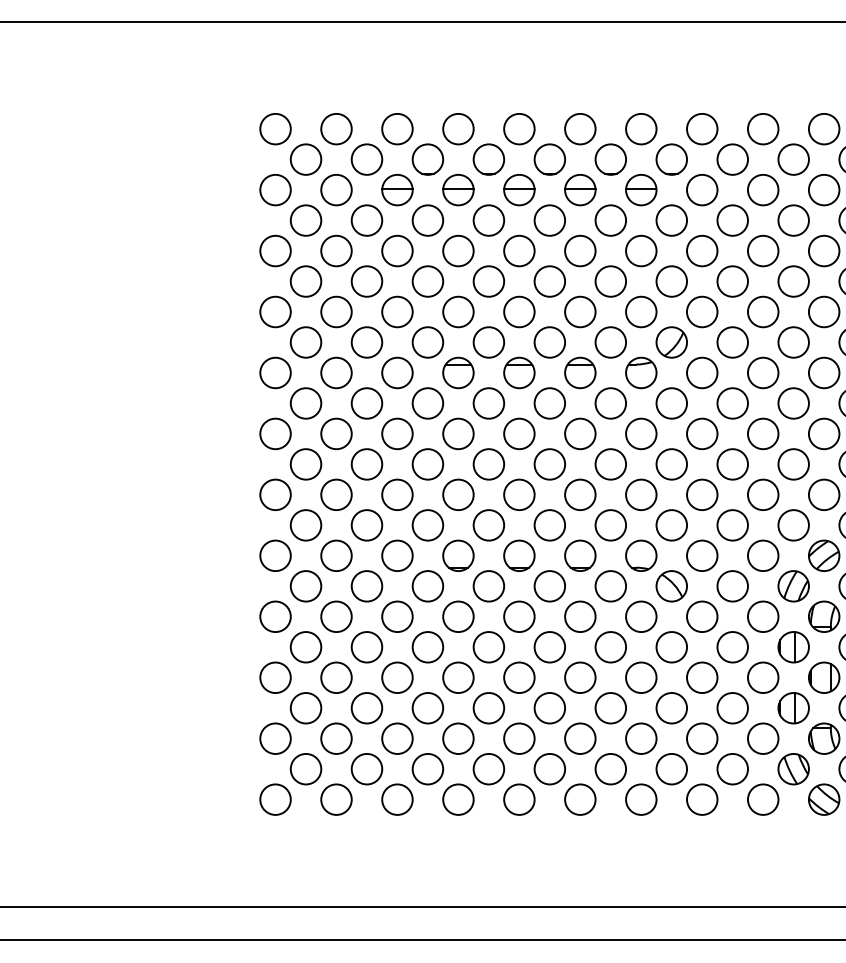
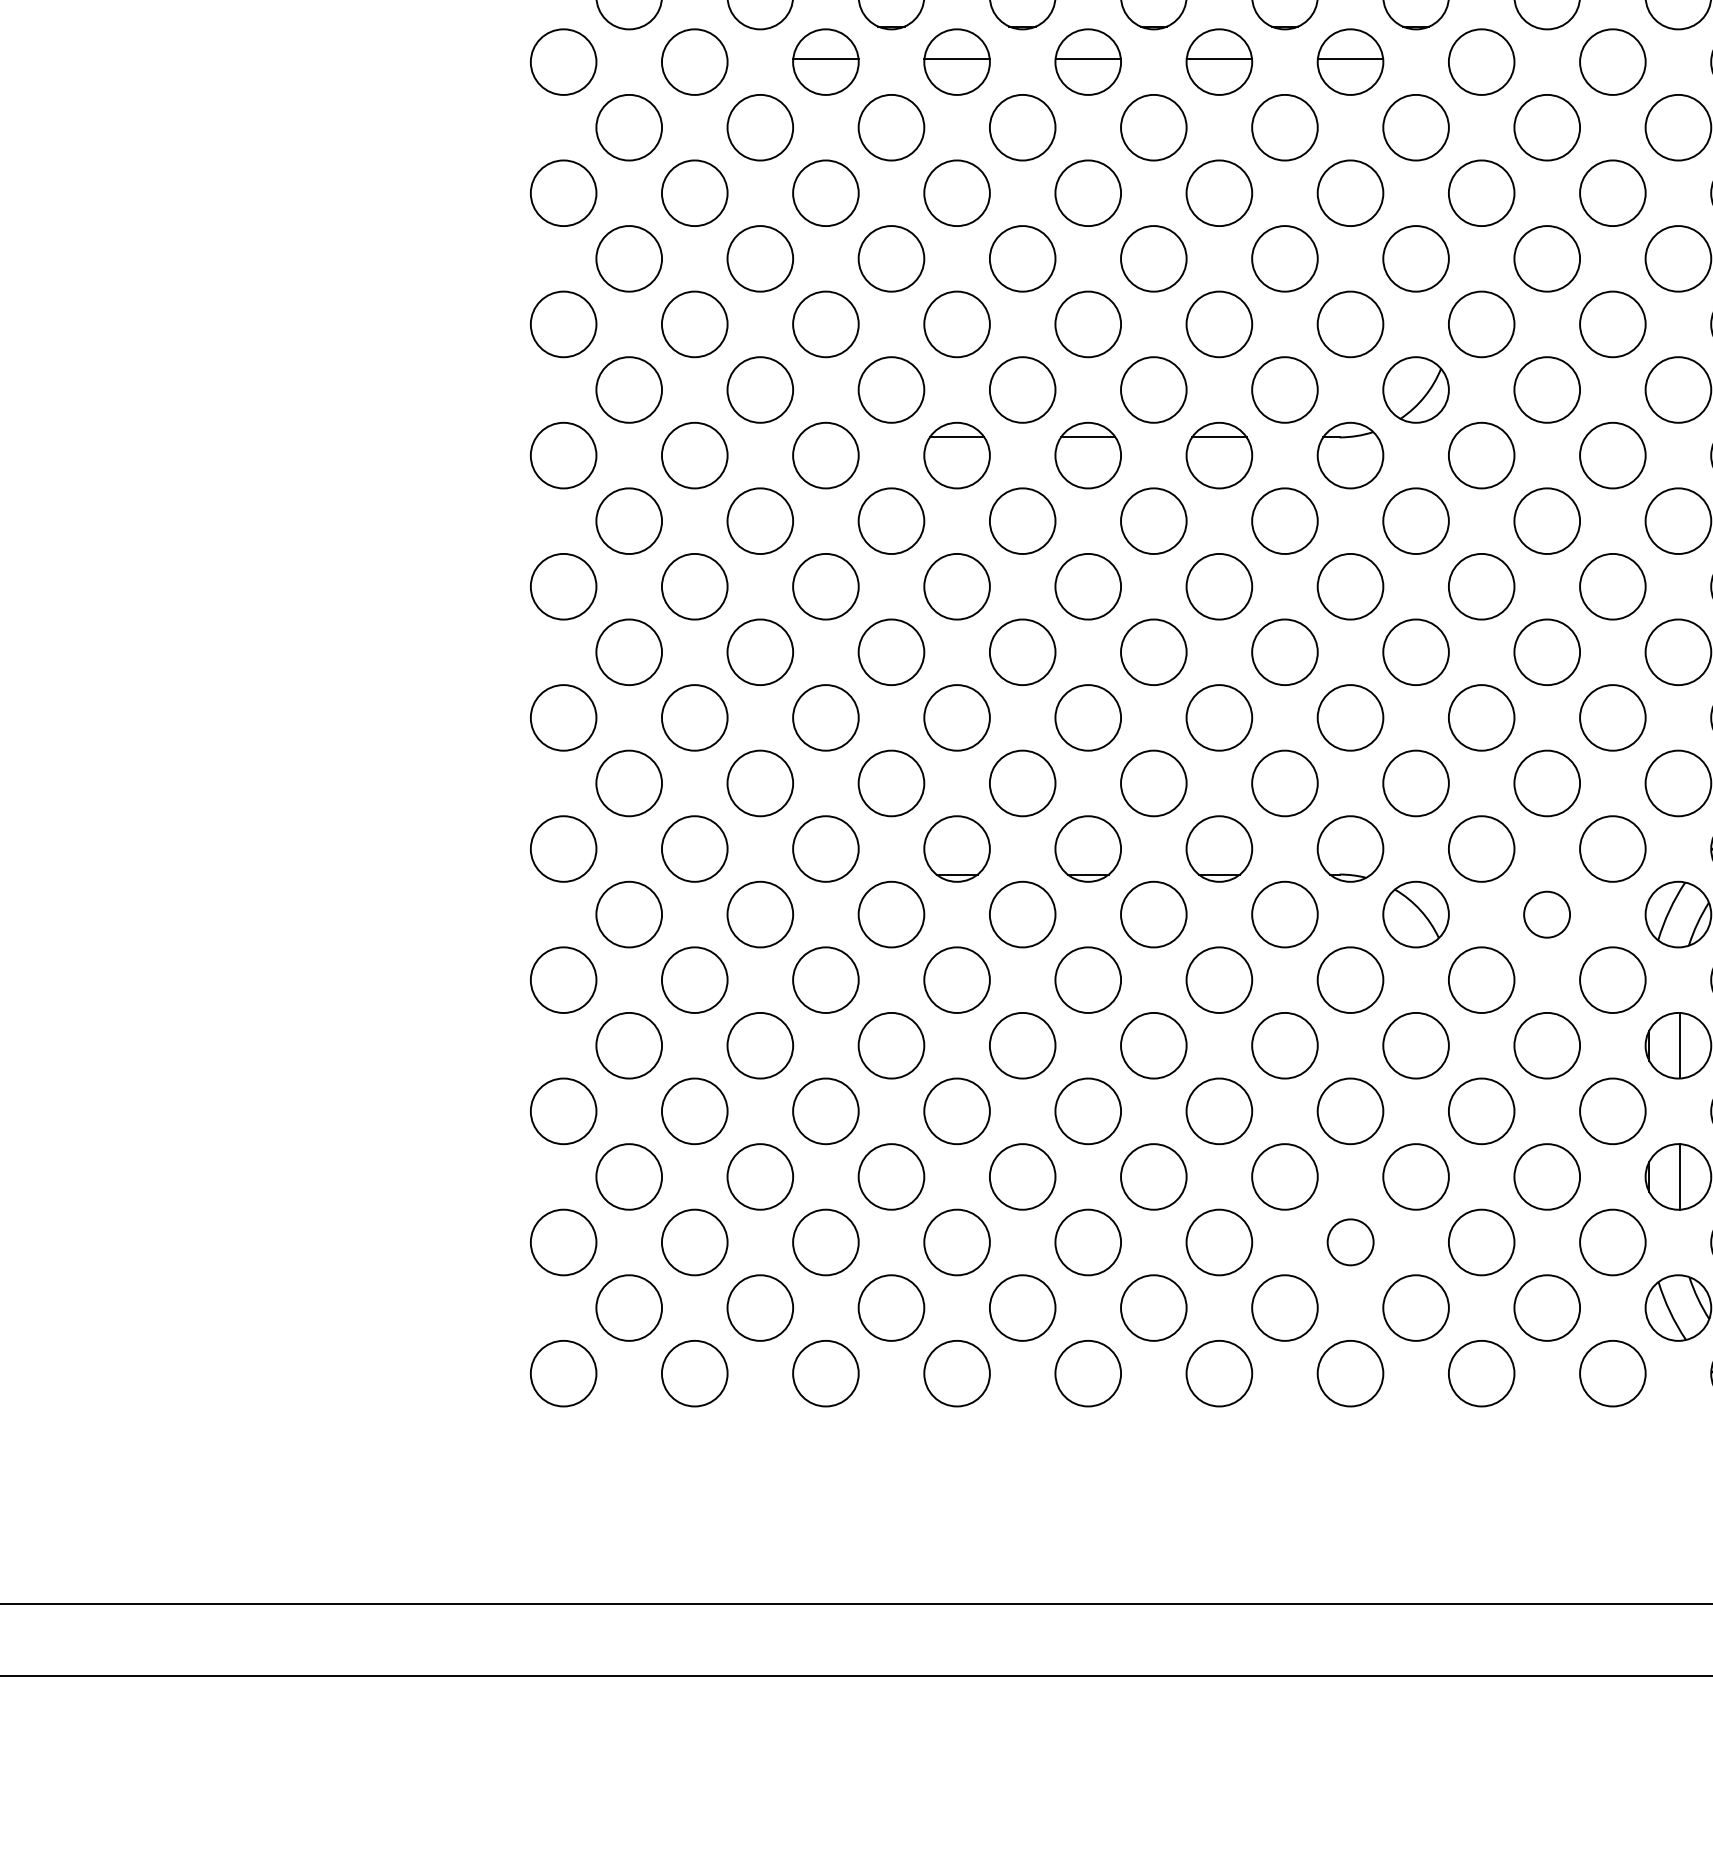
circle: (732, 586) -> (1546, 914), size x0.7
circle: (641, 738) -> (1350, 1242), size x0.7

